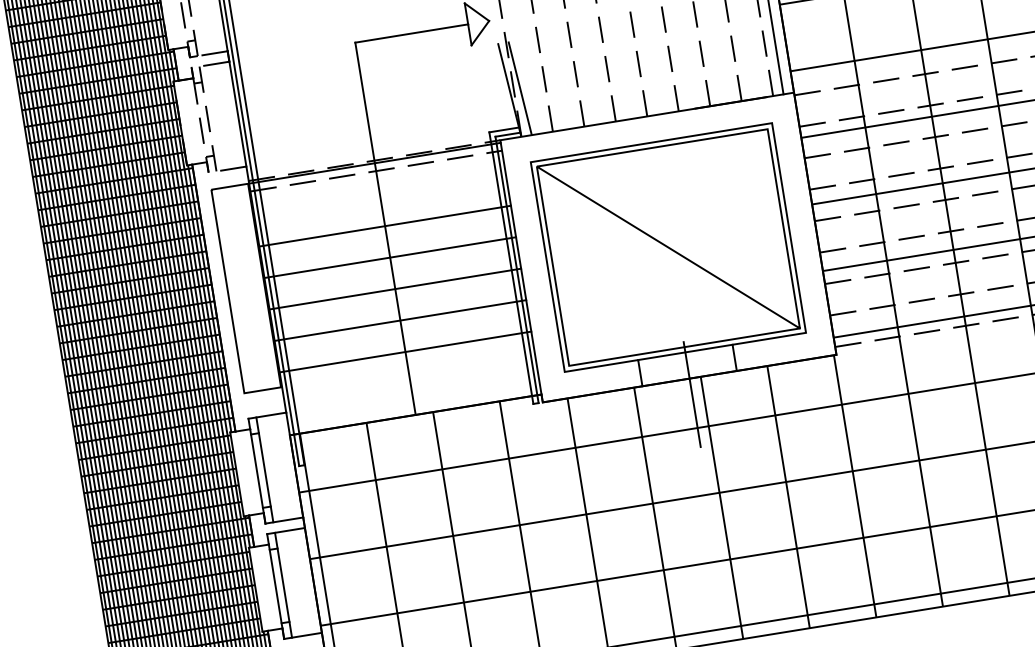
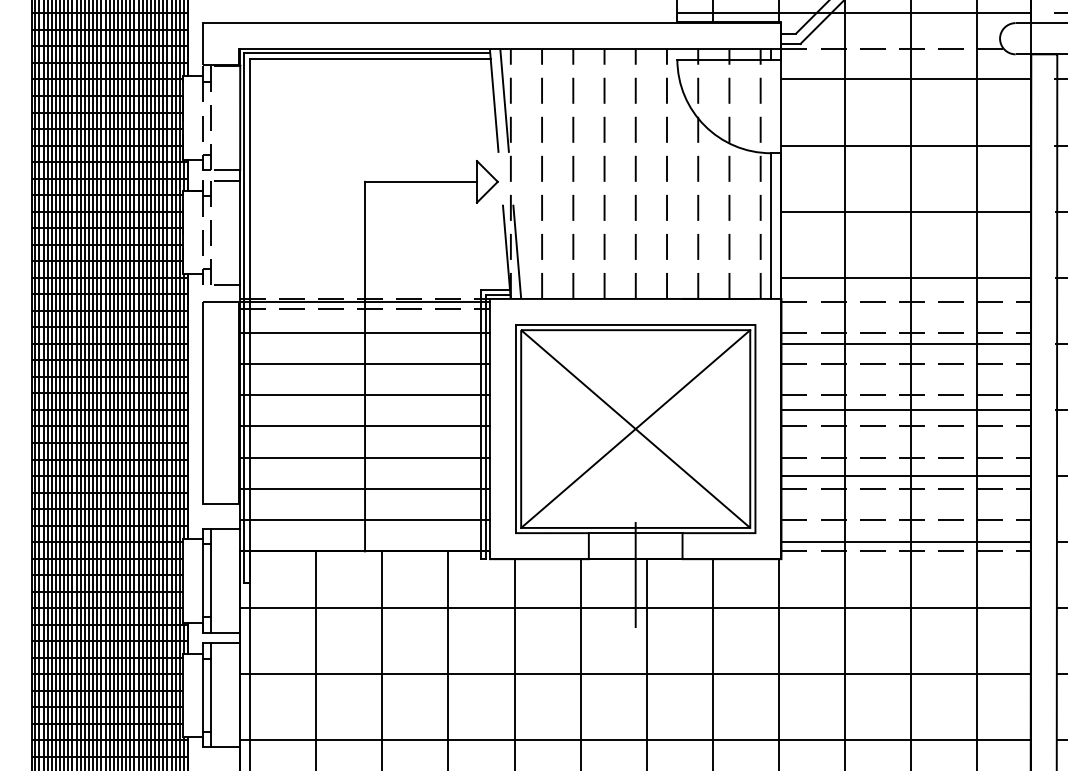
line: (379, 194) -> (364, 332), added
line: (668, 247) -> (635, 428), added
line: (410, 383) -> (364, 520), added

